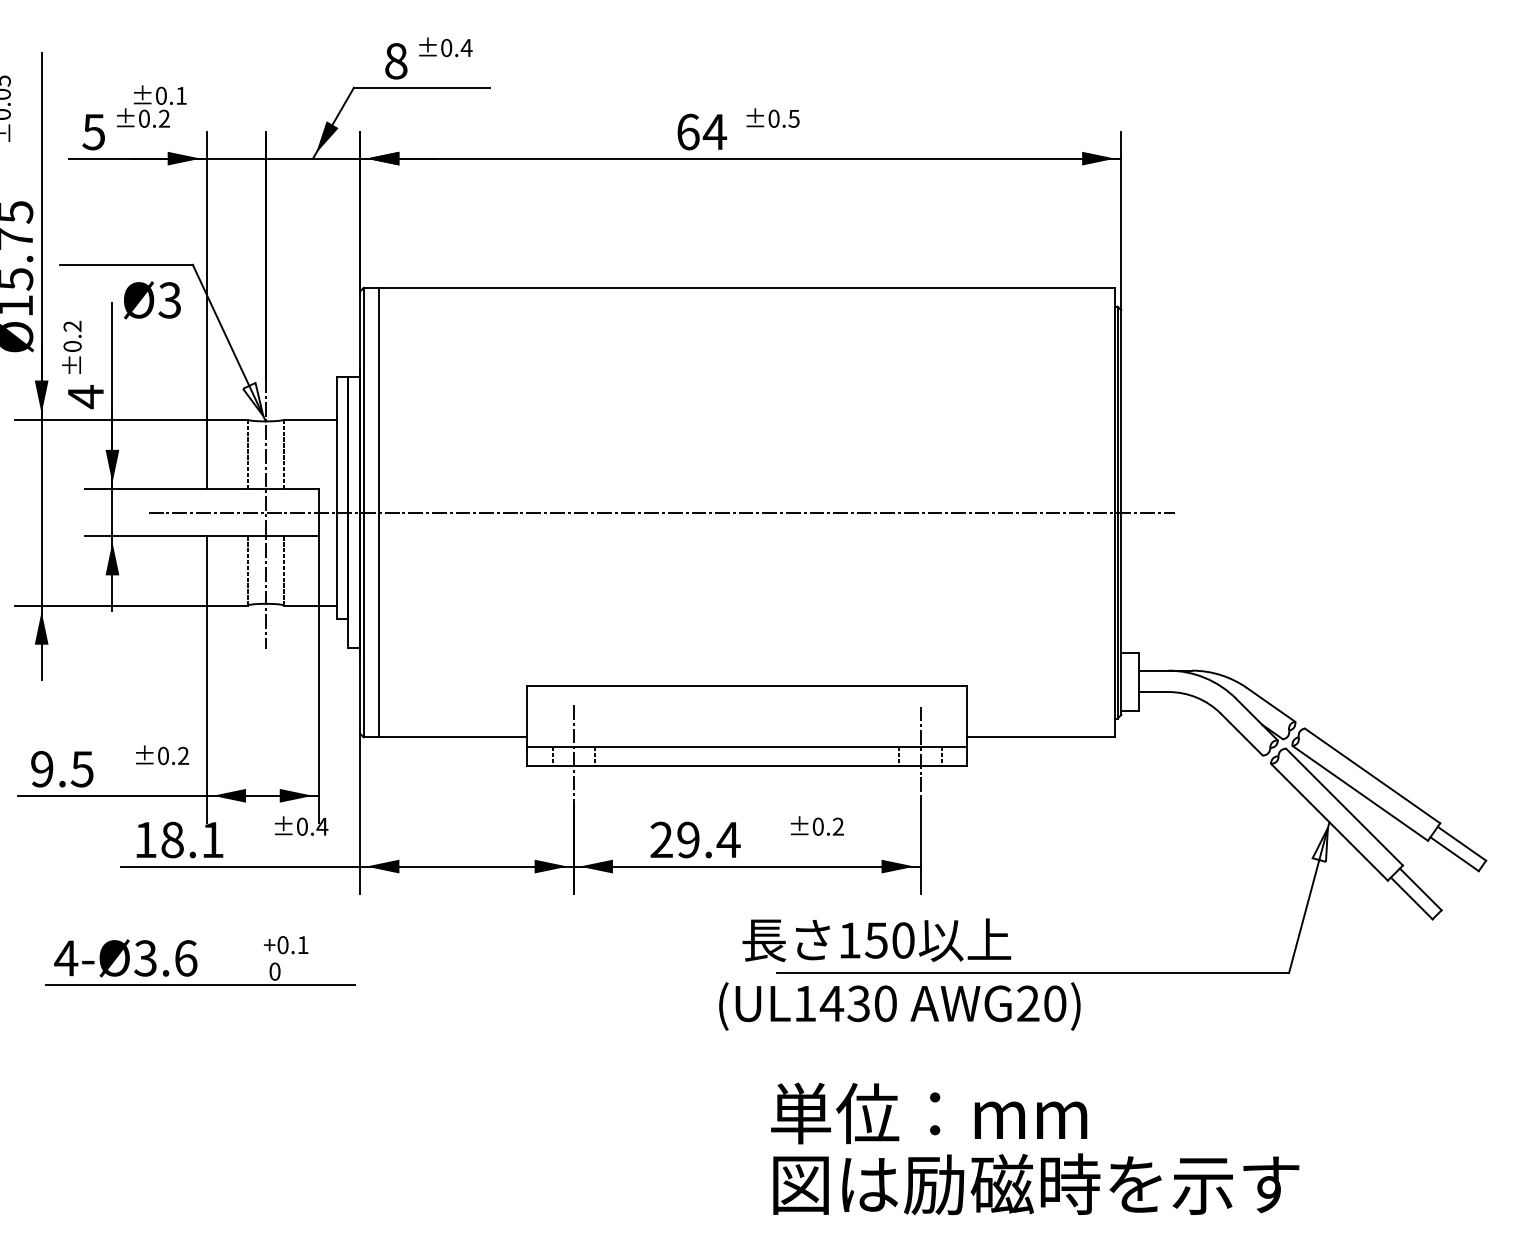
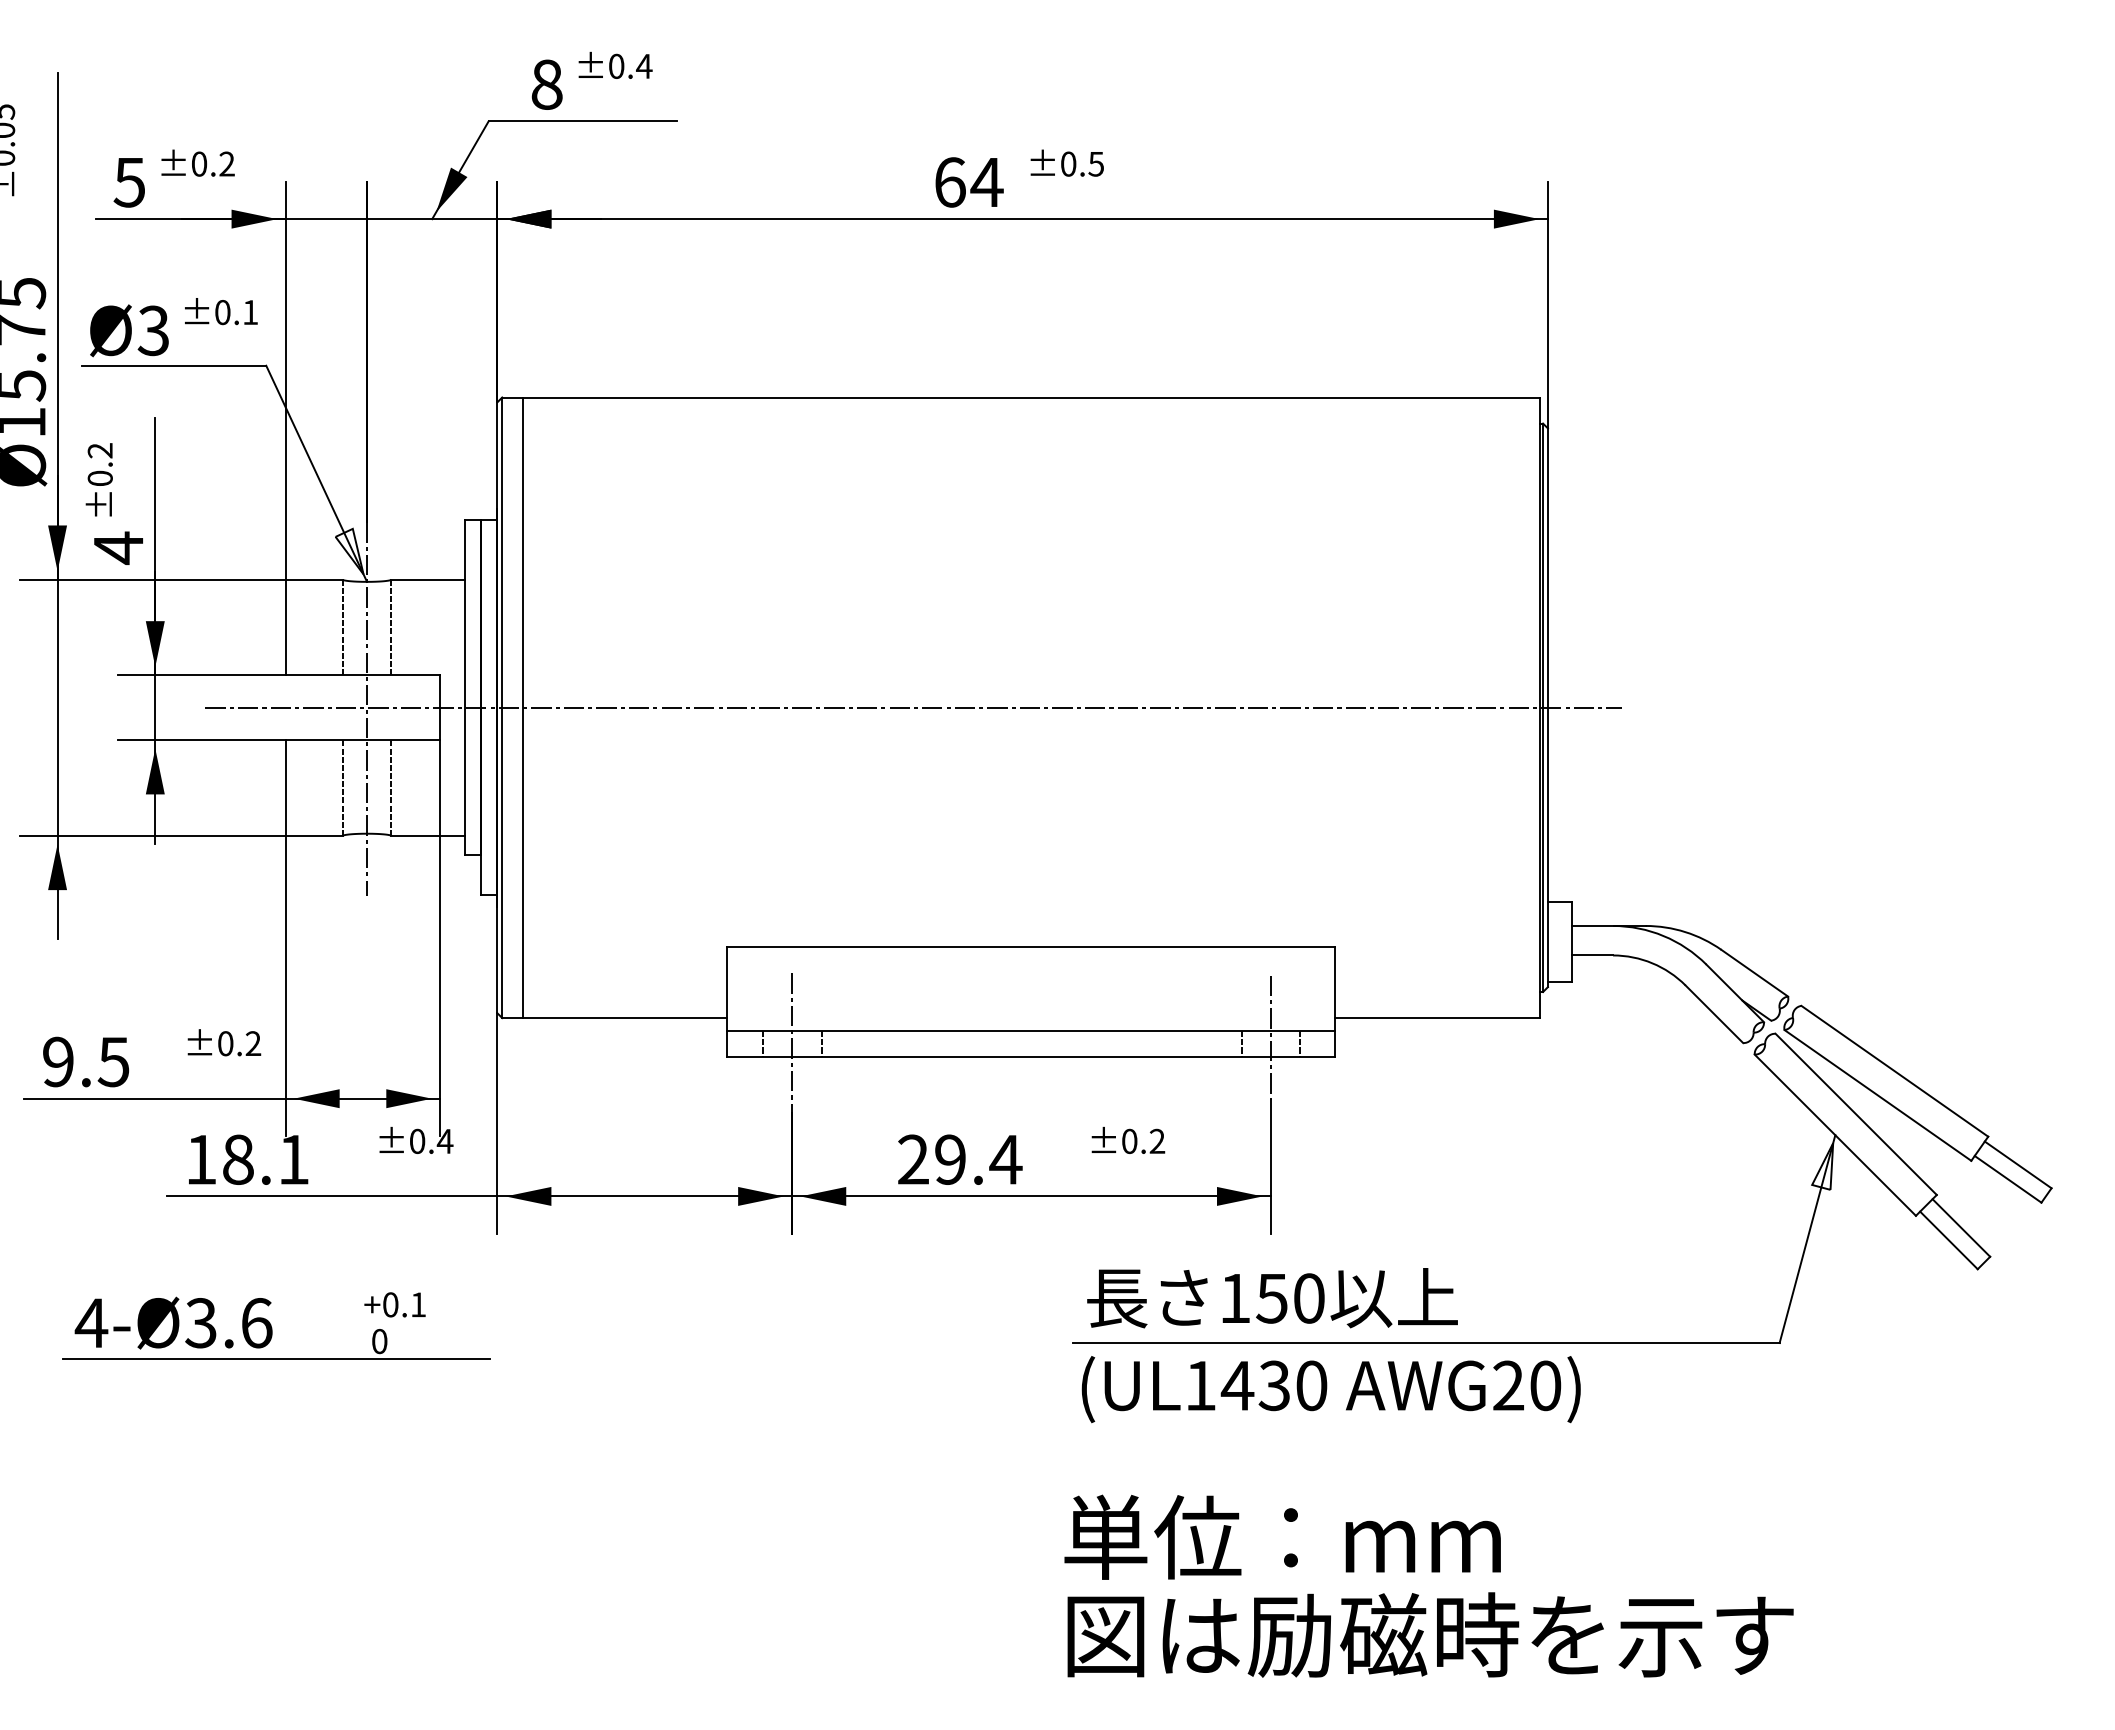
text: (160, 95) -> (221, 311), moved
text: (152, 300) -> (129, 330), moved
text: (876, 940) -> (1272, 1298), moved
text: (899, 1006) -> (1330, 1389), moved

